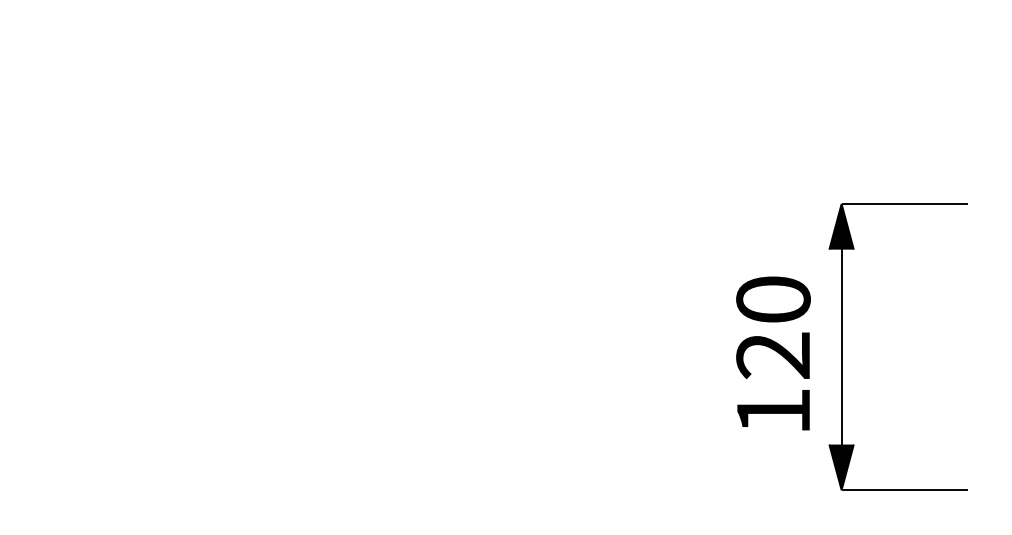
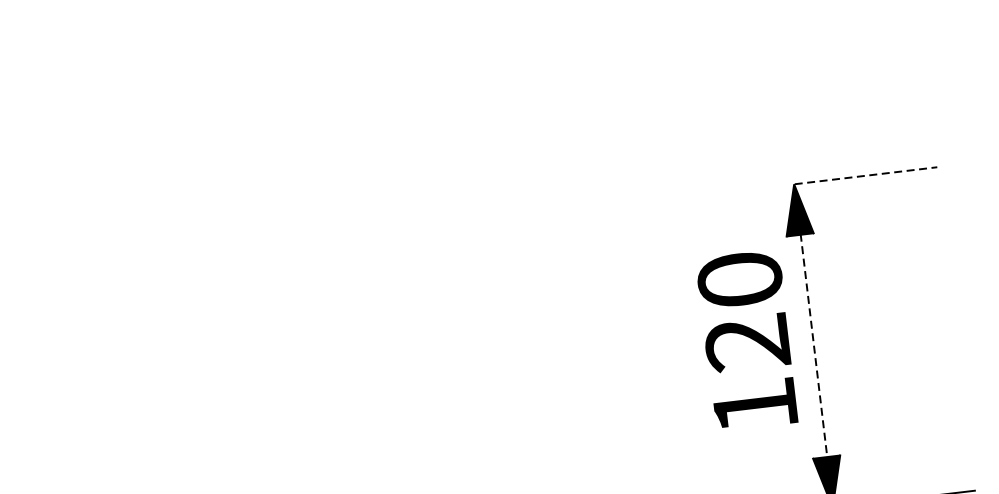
line: (905, 204) -> (866, 176), solid -> dashed
line: (842, 347) -> (814, 346), solid -> dashed
text: (773, 353) -> (747, 340), moved

